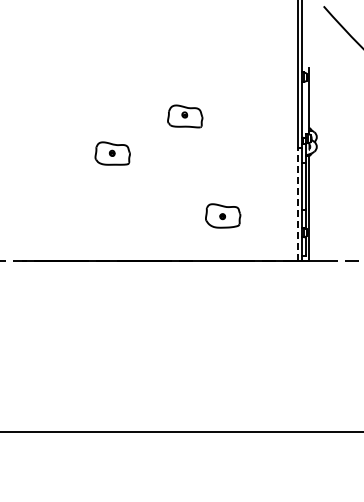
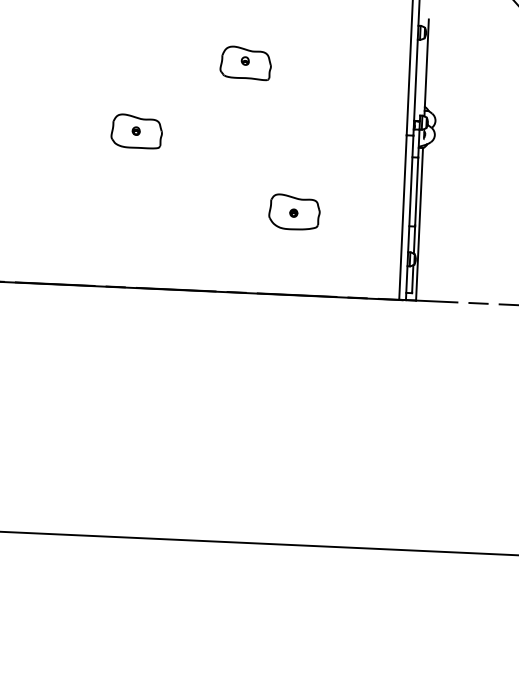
part: (185, 116) -> (246, 63), moved
line: (297, 203) -> (402, 216), dashed -> solid
part: (223, 215) -> (295, 211), moved

